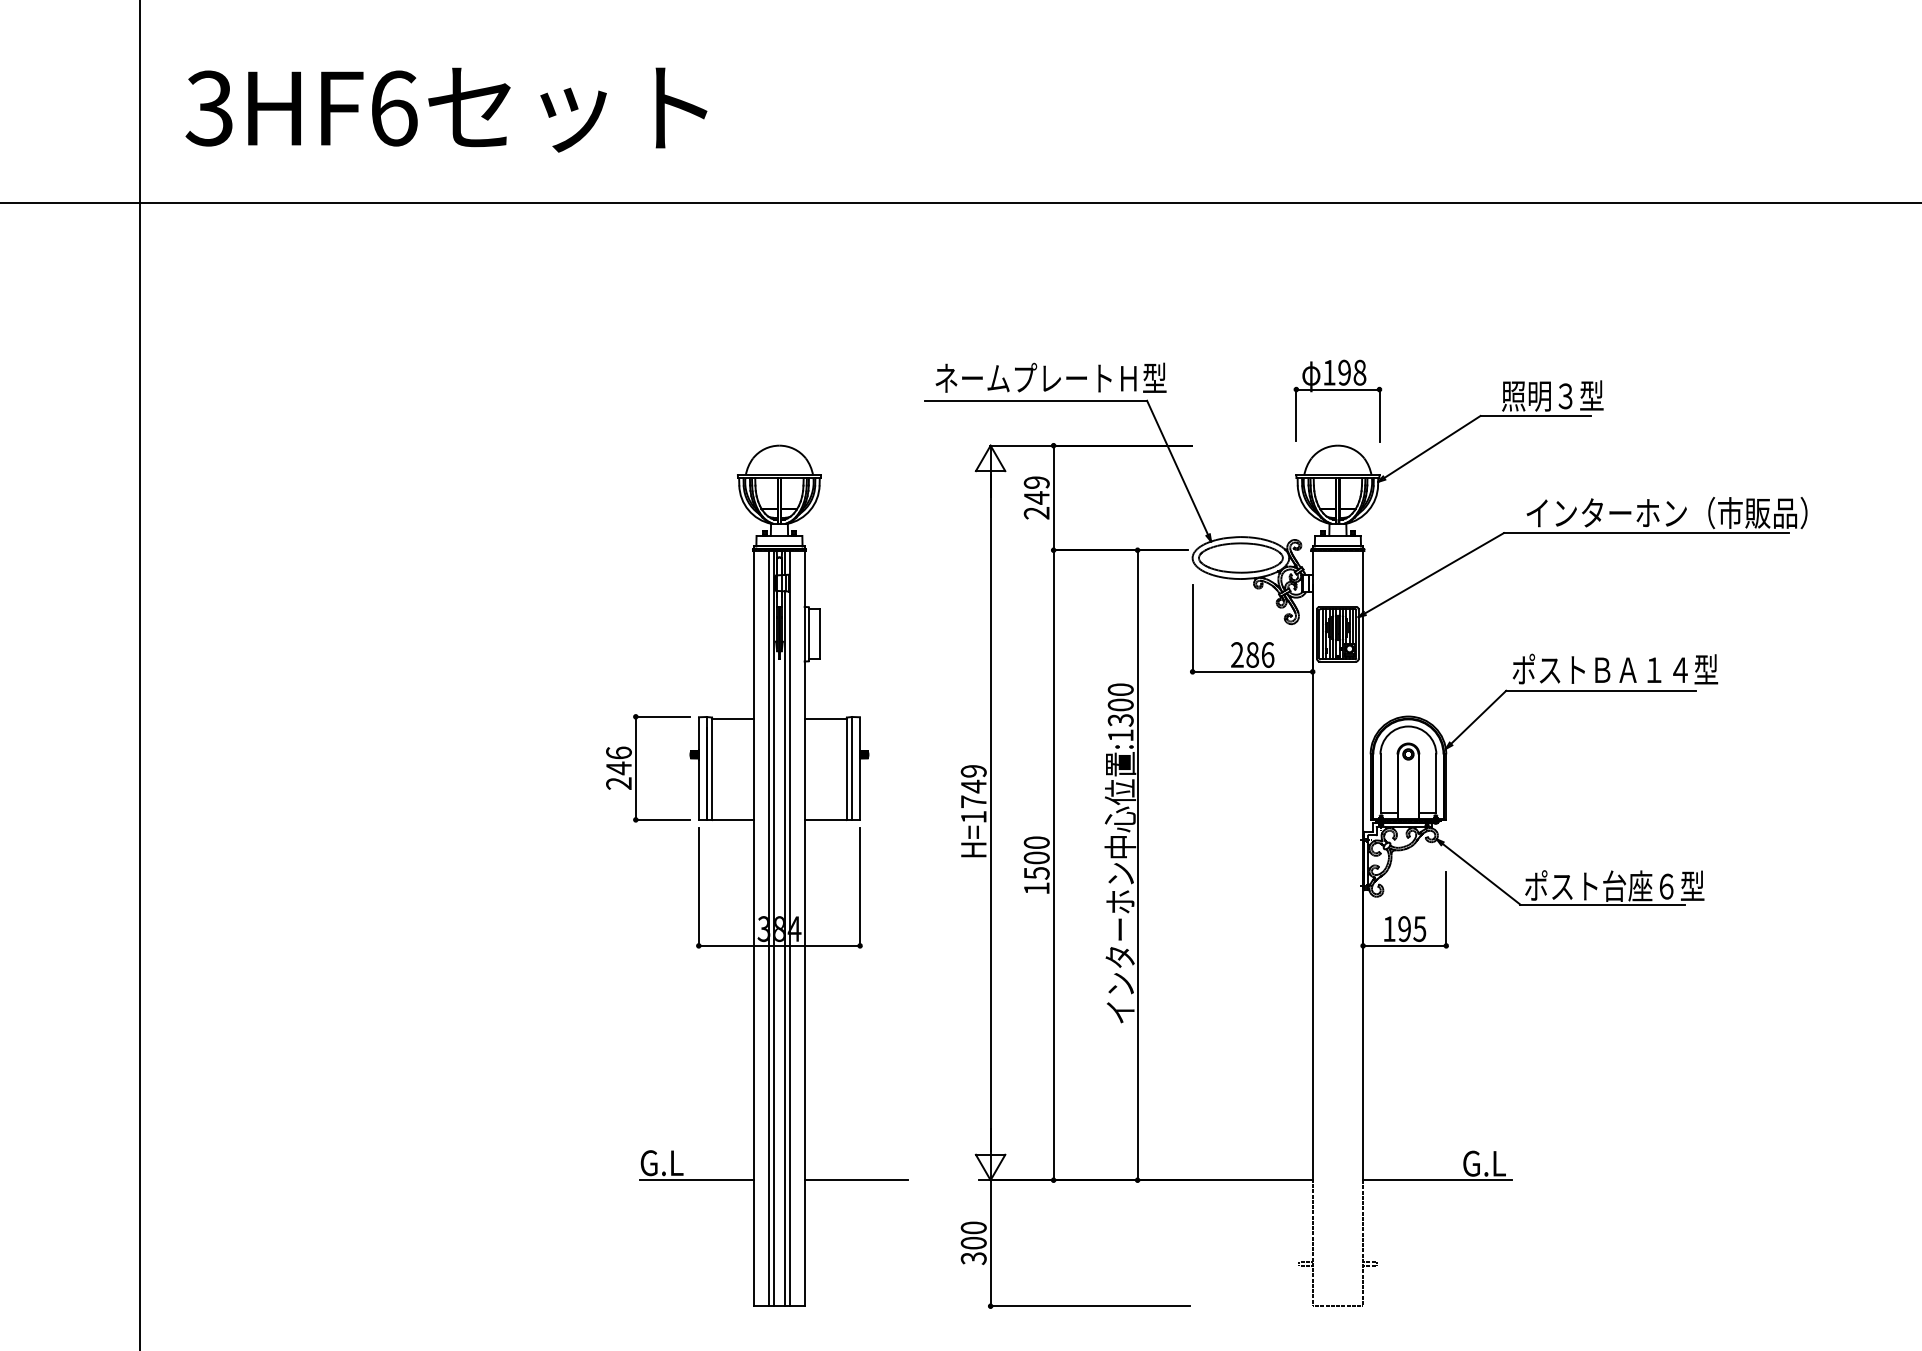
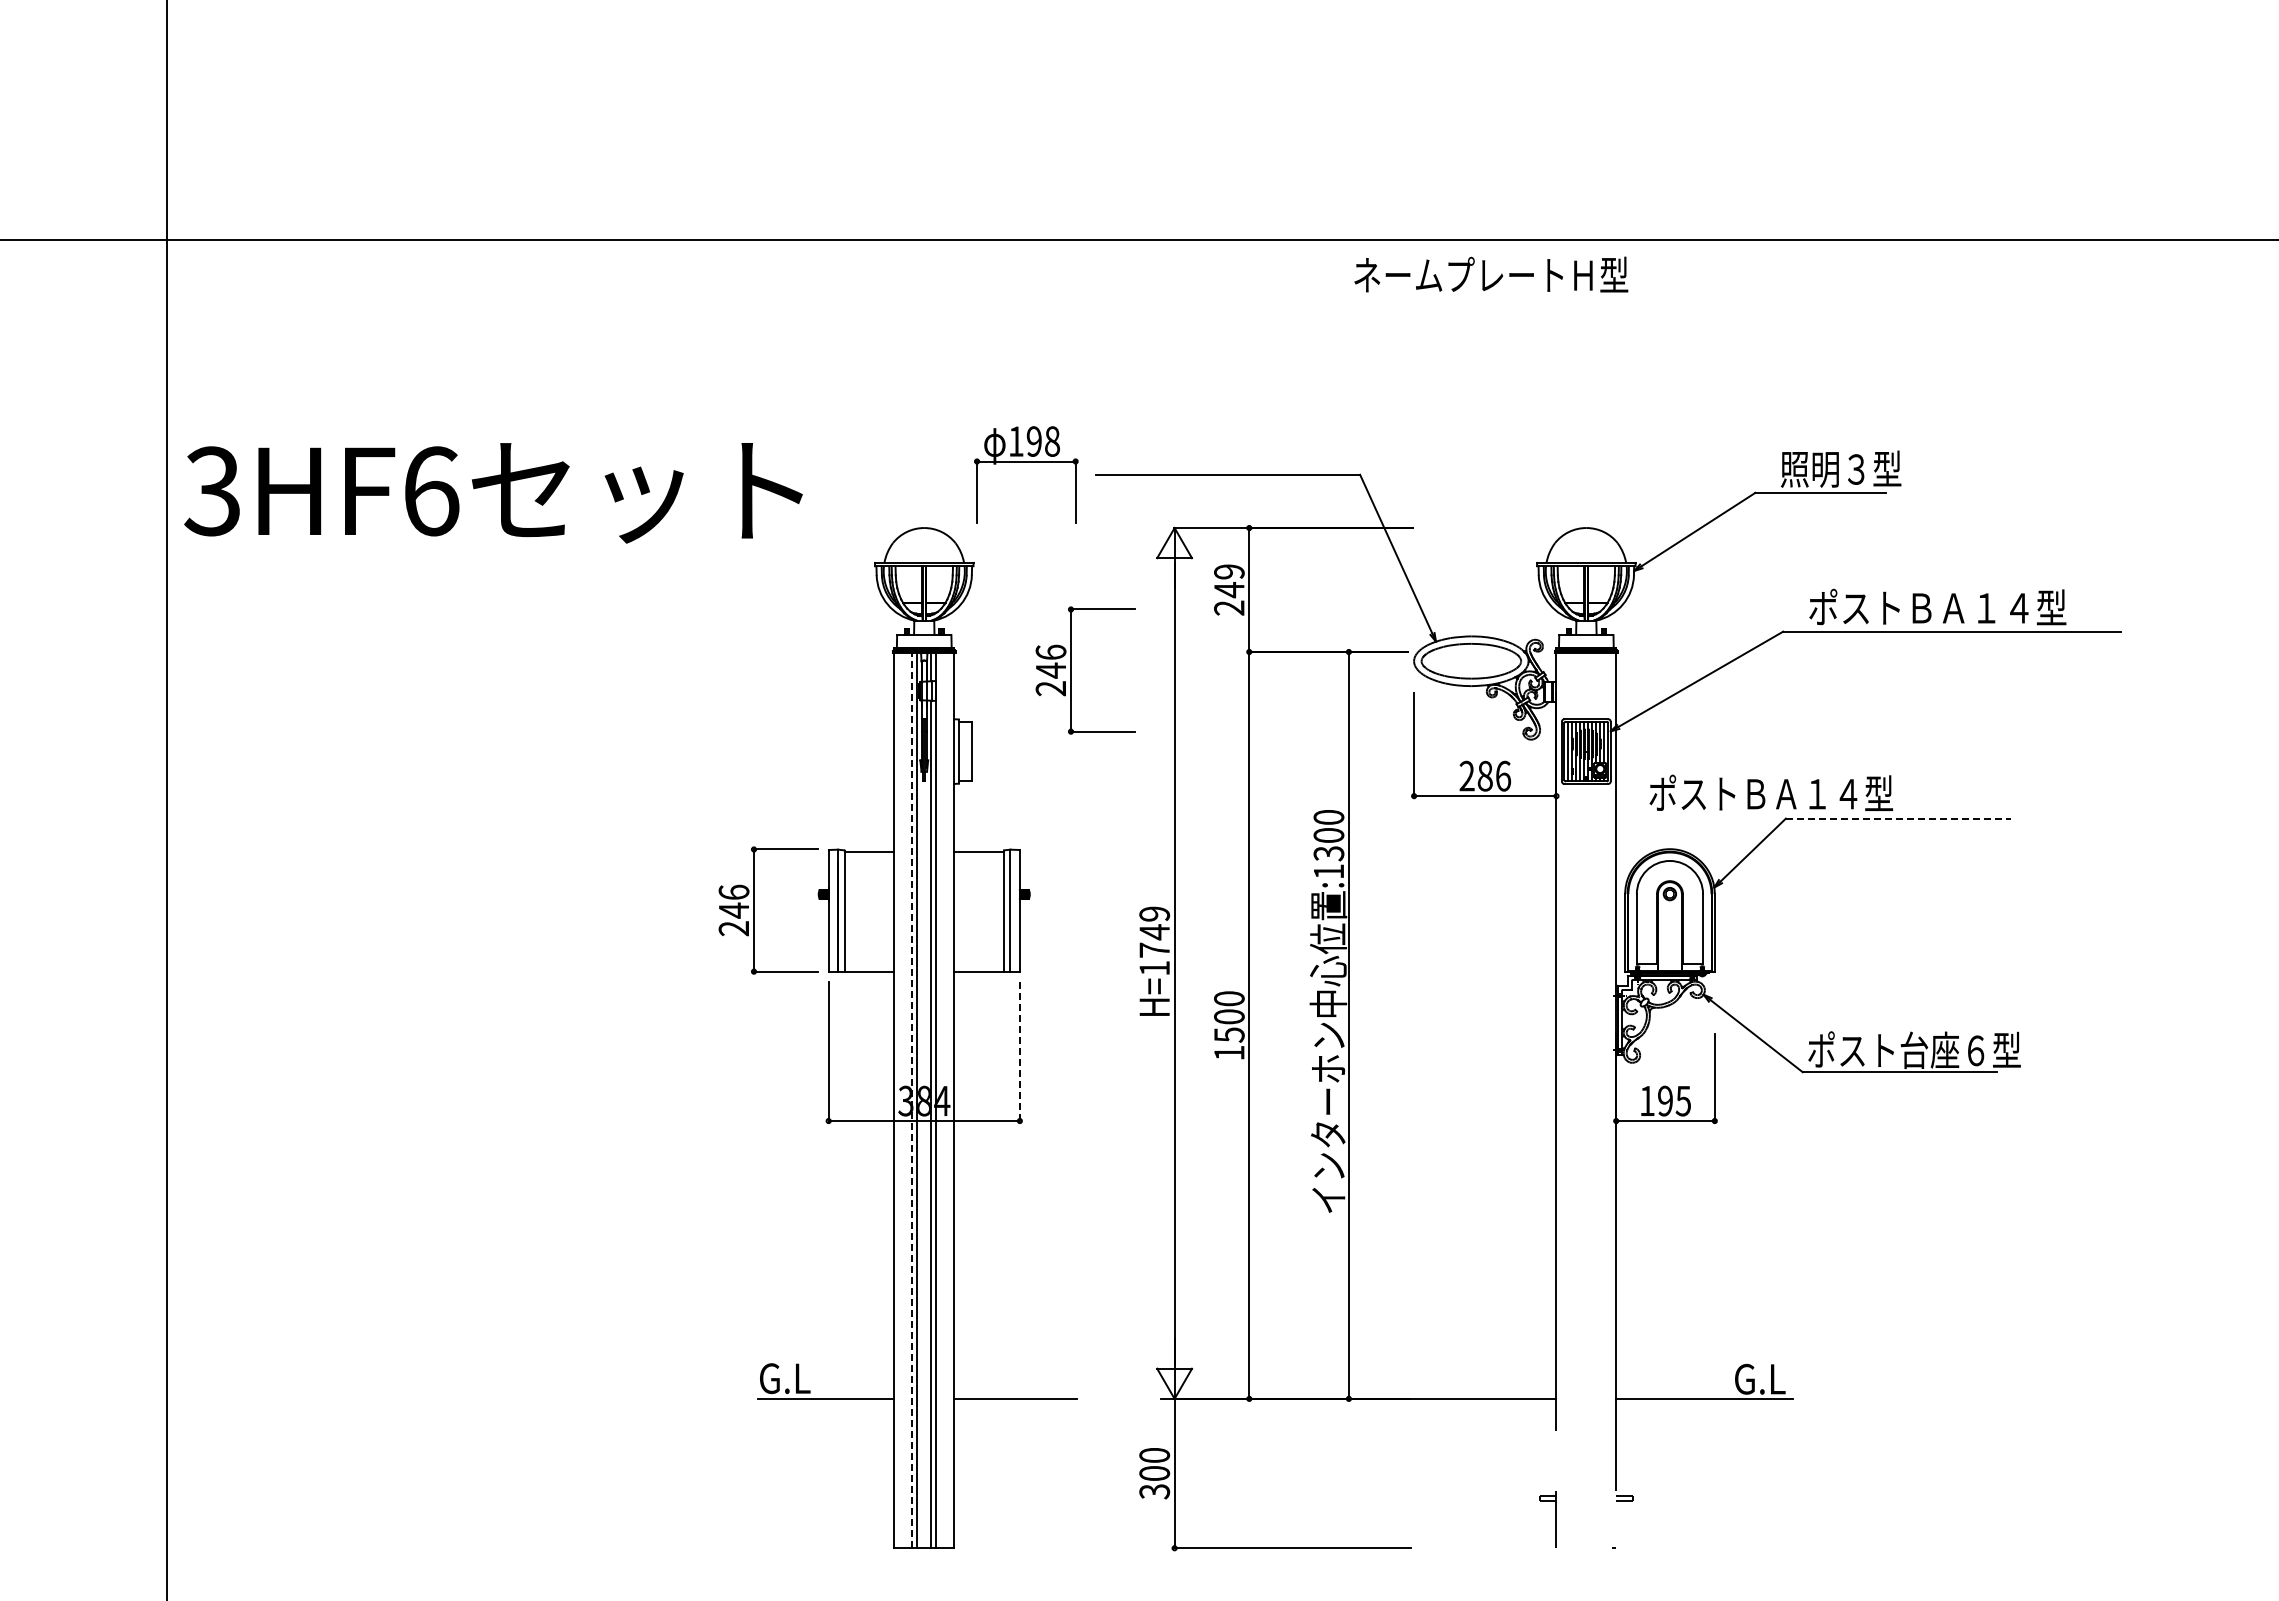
text: (446, 110) -> (493, 493), moved
text: (1051, 377) -> (1491, 274), moved
part: (1338, 390) -> (1026, 462), moved
text: (1667, 512) -> (1976, 607), インターホン（市販品） -> ポストＢＡ１４型
part: (903, 565) -> (1071, 670), added
text: (1615, 668) -> (1771, 792), moved
line: (1601, 690) -> (1898, 818), solid -> dashed
line: (859, 887) -> (1019, 1051), solid -> dashed
line: (769, 928) -> (912, 1100), solid -> dashed

